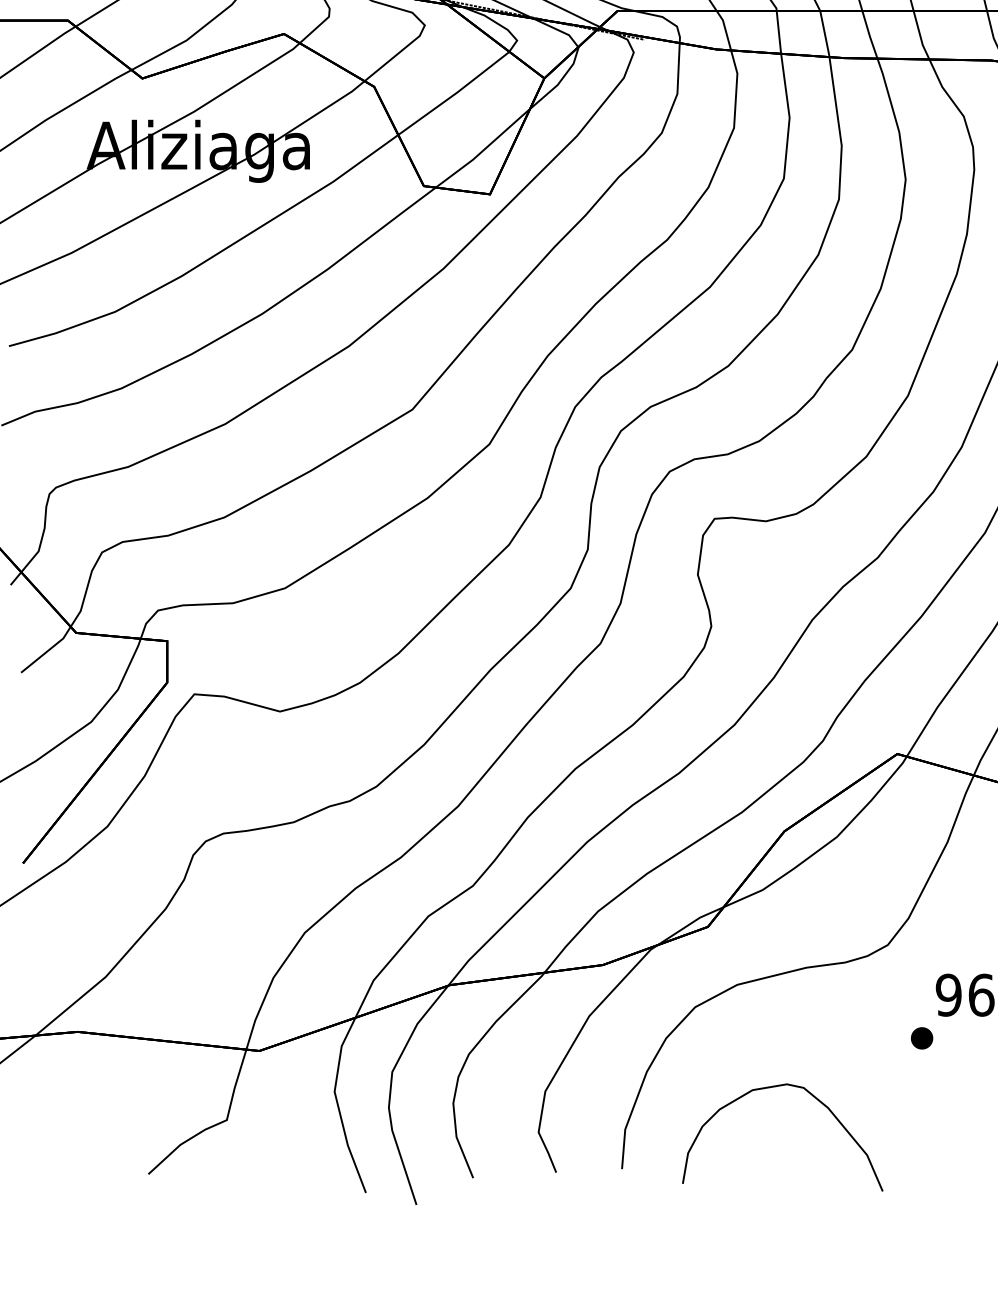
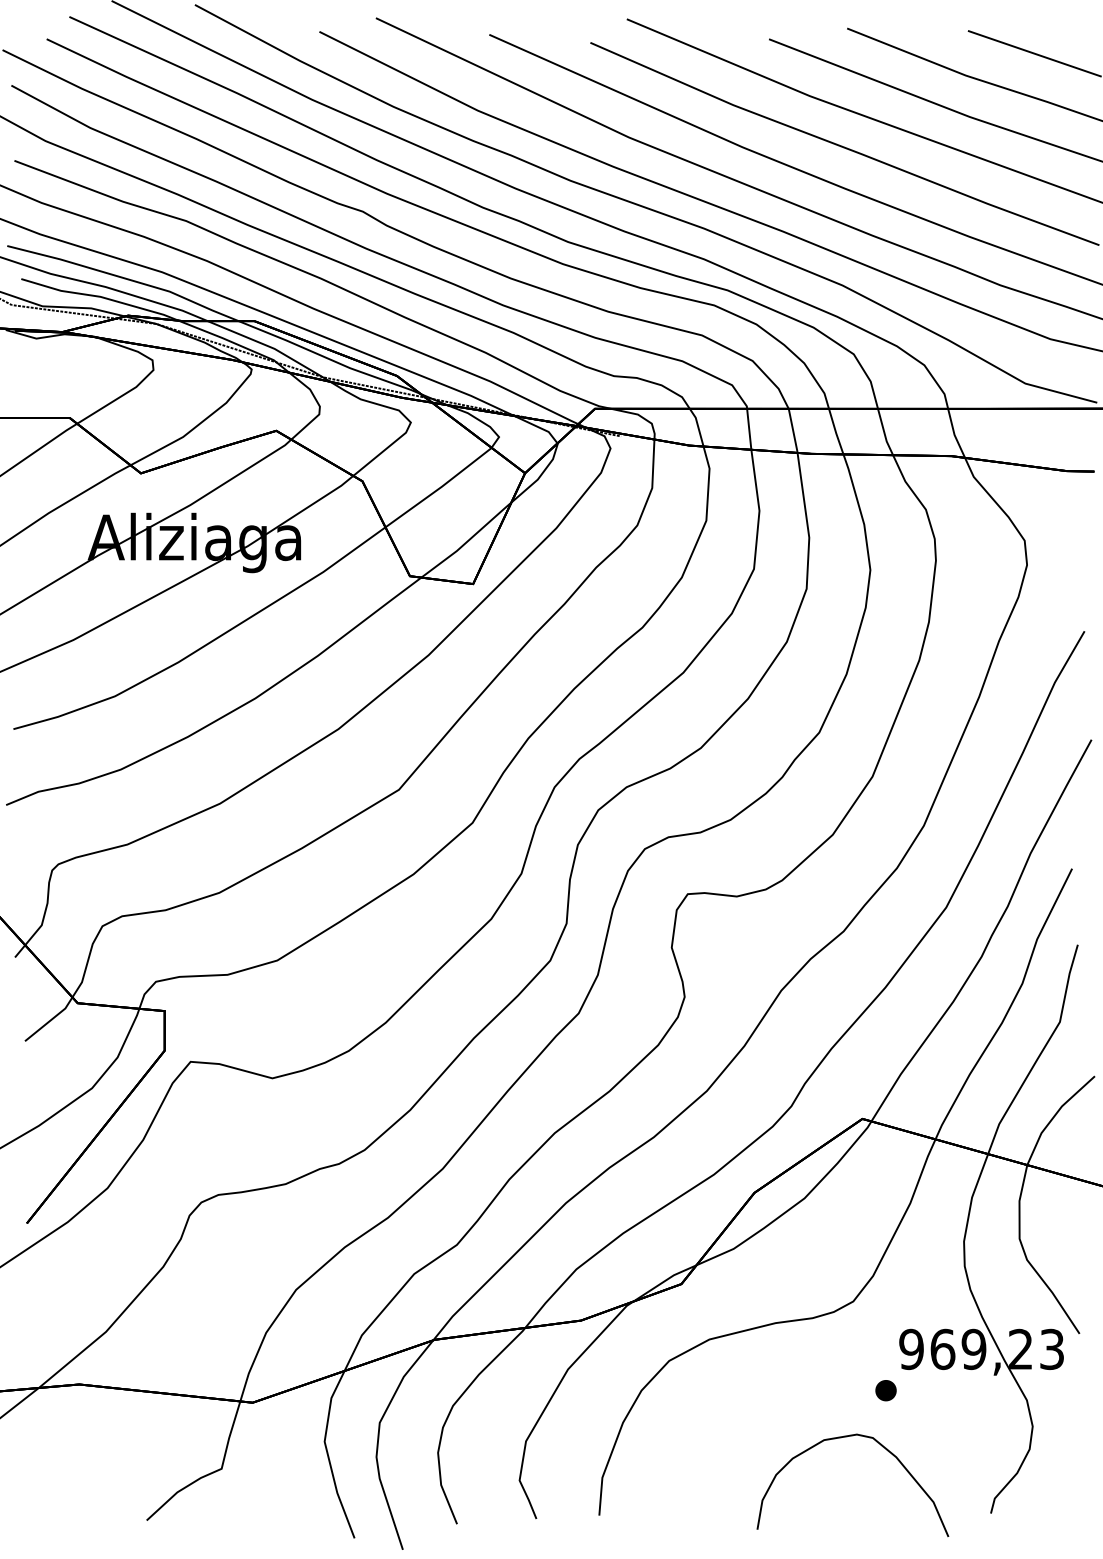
curve: (777, 1087) -> (847, 1437), moved

